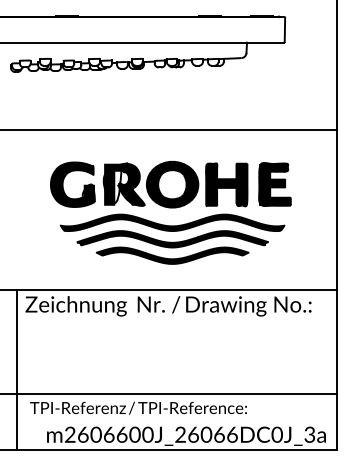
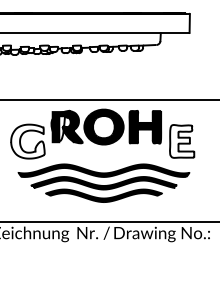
fill: (72, 184) -> (27, 141), removed
part: (175, 184) -> (106, 126), moved
fill: (274, 184) -> (181, 141), removed

